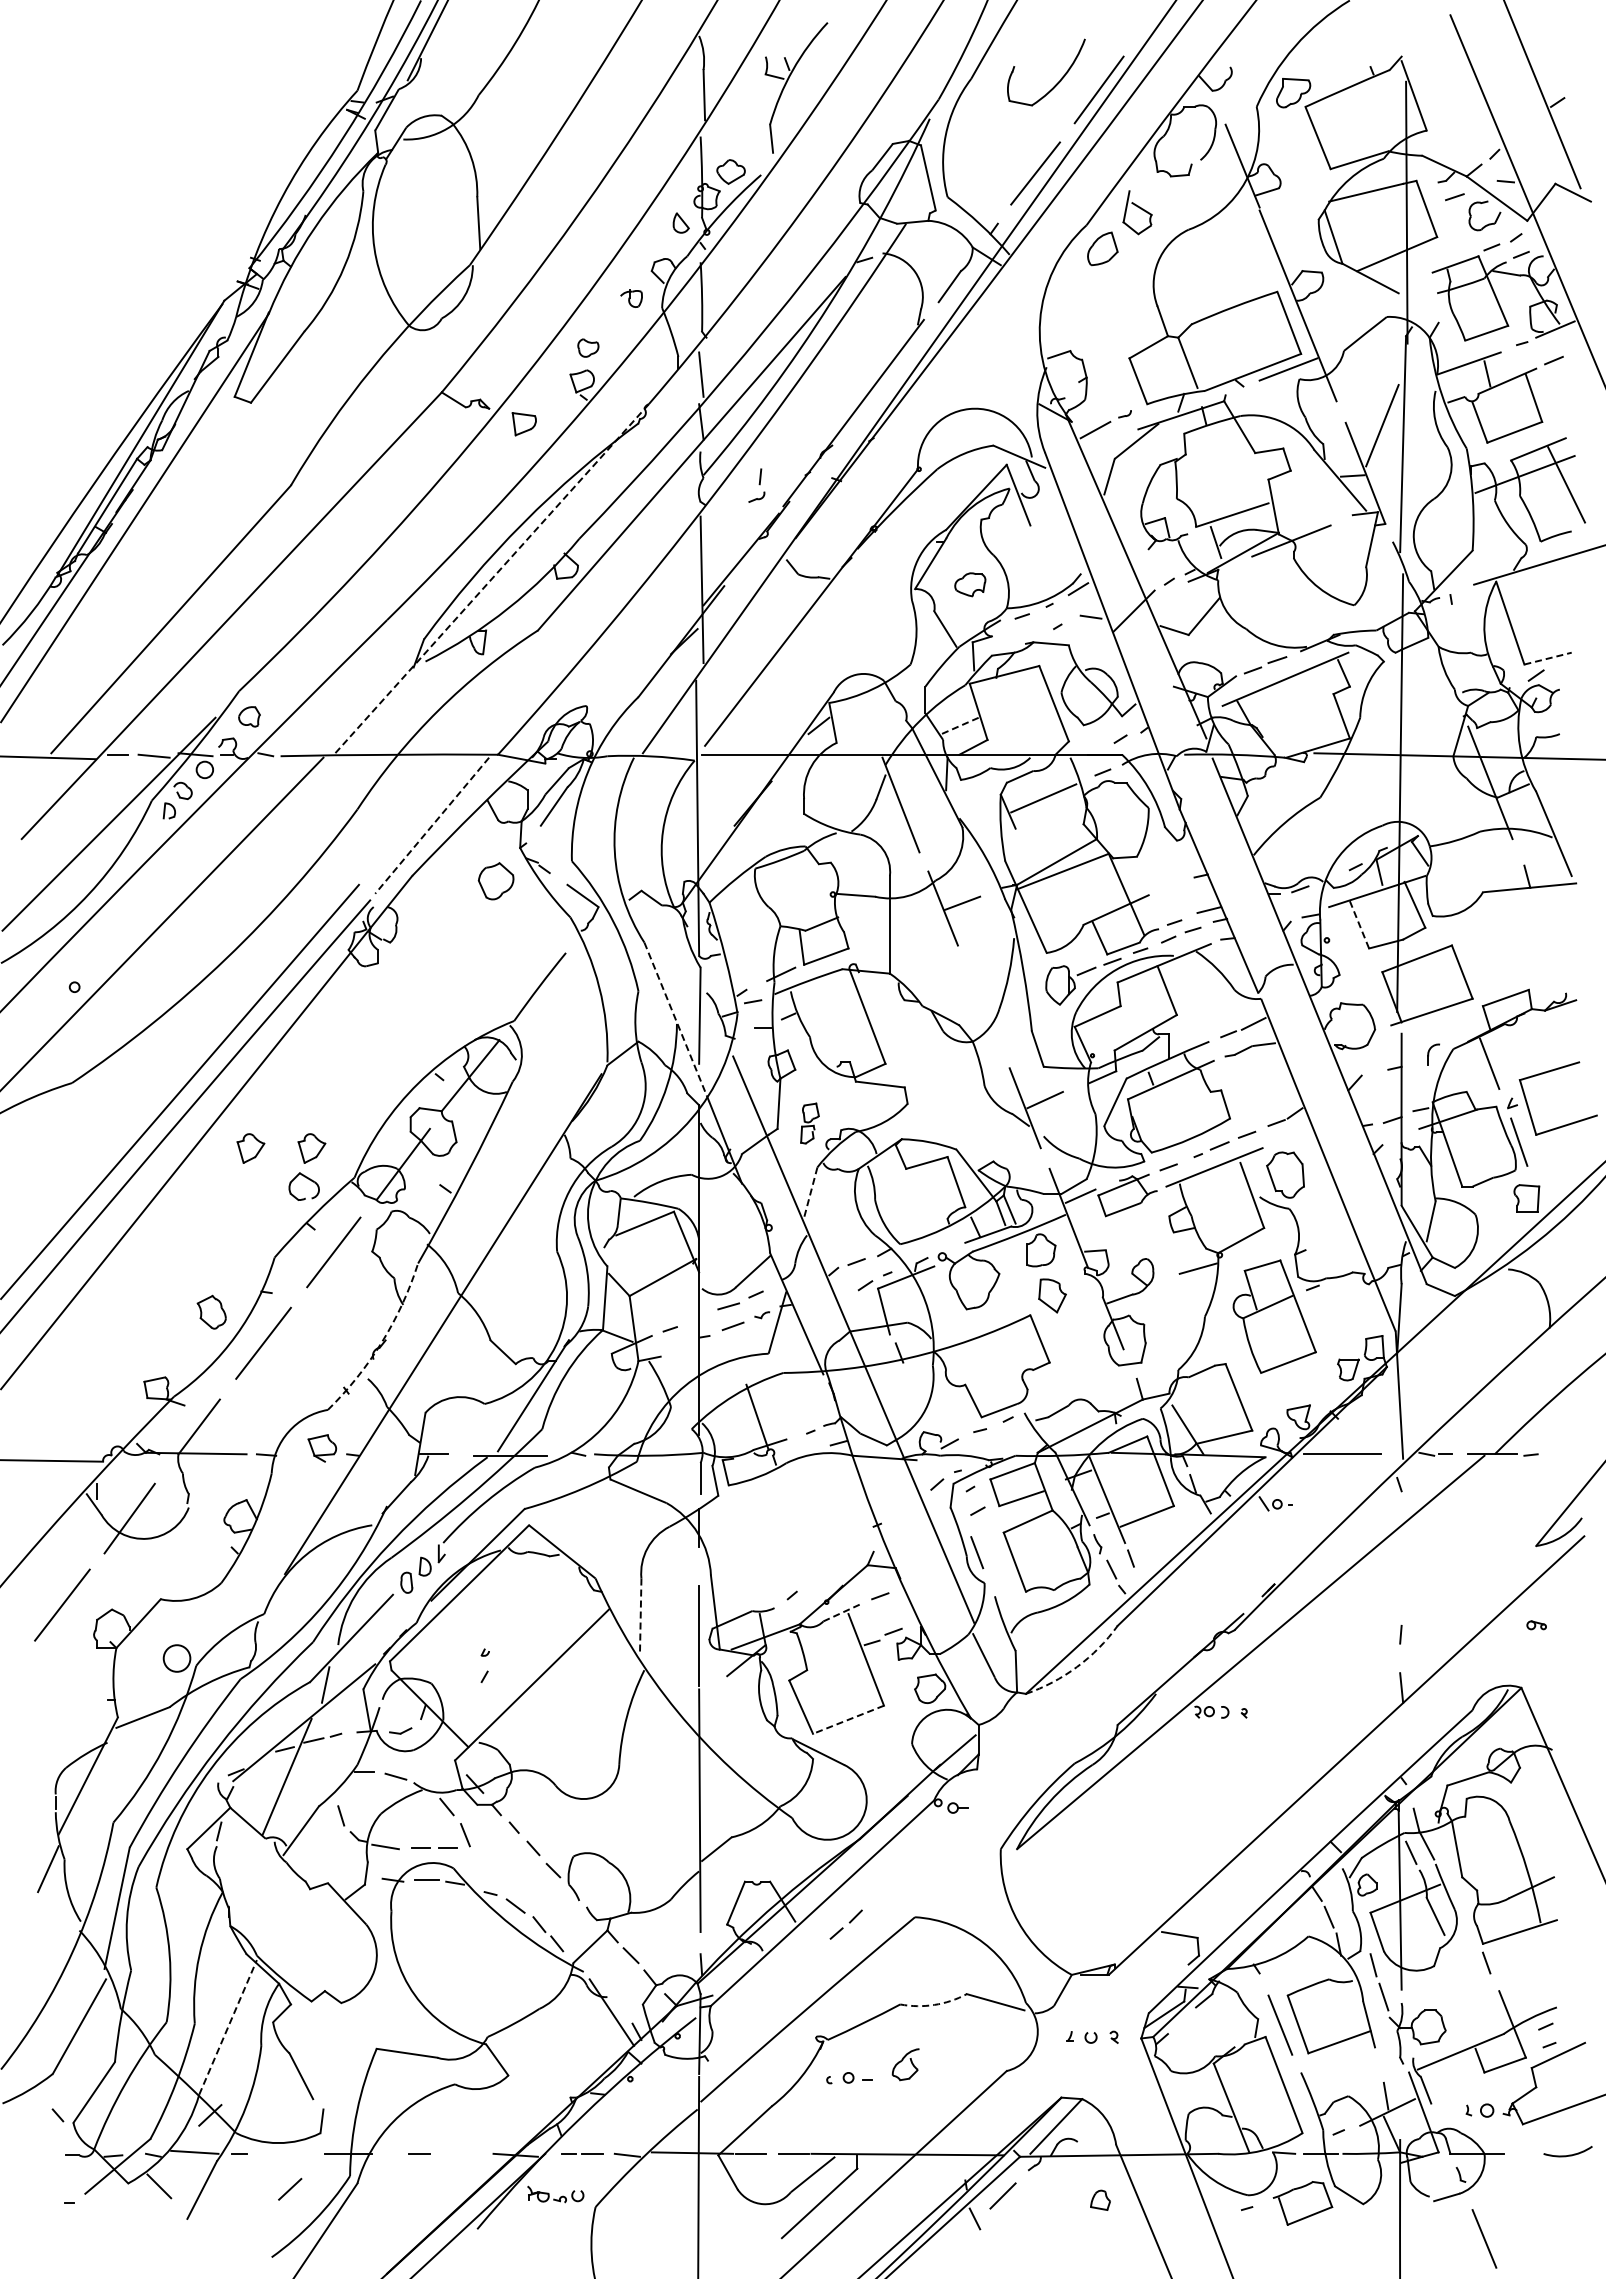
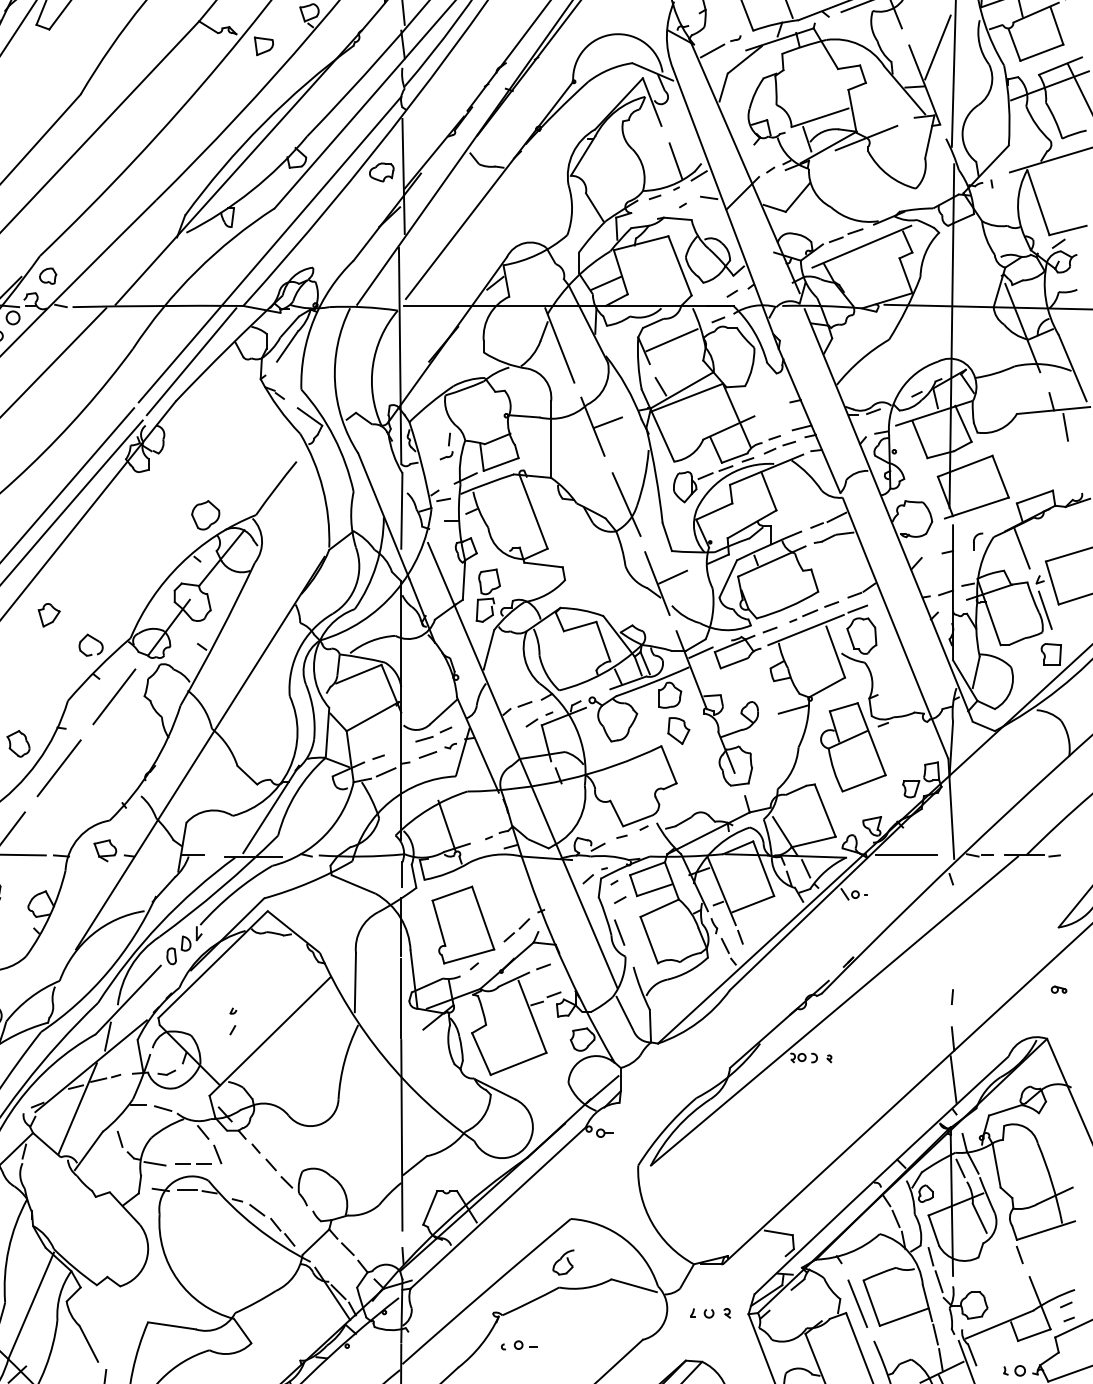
part: (756, 485) -> (446, 446), moved
line: (1048, 570) -> (675, 161), added
line: (492, 578) -> (239, 167), dashed -> solid
part: (970, 584) -> (381, 172), moved
line: (1548, 658) -> (1068, 230), dashed -> solid
line: (531, 682) -> (269, 249), added
line: (959, 726) -> (605, 283), dashed -> solid
line: (432, 825) -> (191, 361), dashed -> solid
line: (1029, 857) -> (660, 386), added
part: (495, 881) -> (205, 515), moved
line: (1545, 909) -> (1066, 427), added
line: (1359, 924) -> (919, 439), dashed -> solid
line: (985, 1007) -> (626, 504), added
line: (677, 1022) -> (384, 516), dashed -> solid
part: (809, 1123) -> (487, 595), size x1.67
line: (1280, 1140) -> (857, 608), added
part: (311, 1148) -> (96, 615), removed
line: (810, 1193) -> (488, 650), dashed -> solid
arc: (381, 1342) -> (151, 767), dashed -> solid
line: (679, 1348) -> (385, 772), added
line: (1214, 1471) -> (806, 868), added
part: (778, 1542) -> (463, 924), added
line: (699, 1566) -> (401, 943), added
line: (843, 1612) -> (514, 979), dashed -> solid
line: (640, 1616) -> (355, 982), dashed -> solid
arc: (1077, 1666) -> (698, 1022), dashed -> solid
line: (848, 1719) -> (518, 1063), dashed -> solid
line: (1402, 1739) -> (953, 1079), added
part: (845, 1924) -> (516, 930), moved
arc: (934, 2004) -> (586, 1287), dashed -> solid
line: (619, 2010) -> (338, 1292), added
line: (228, 2026) -> (31, 1304), dashed -> solid
line: (1379, 2063) -> (935, 1333), added
part: (905, 2064) -> (563, 1262), moved

